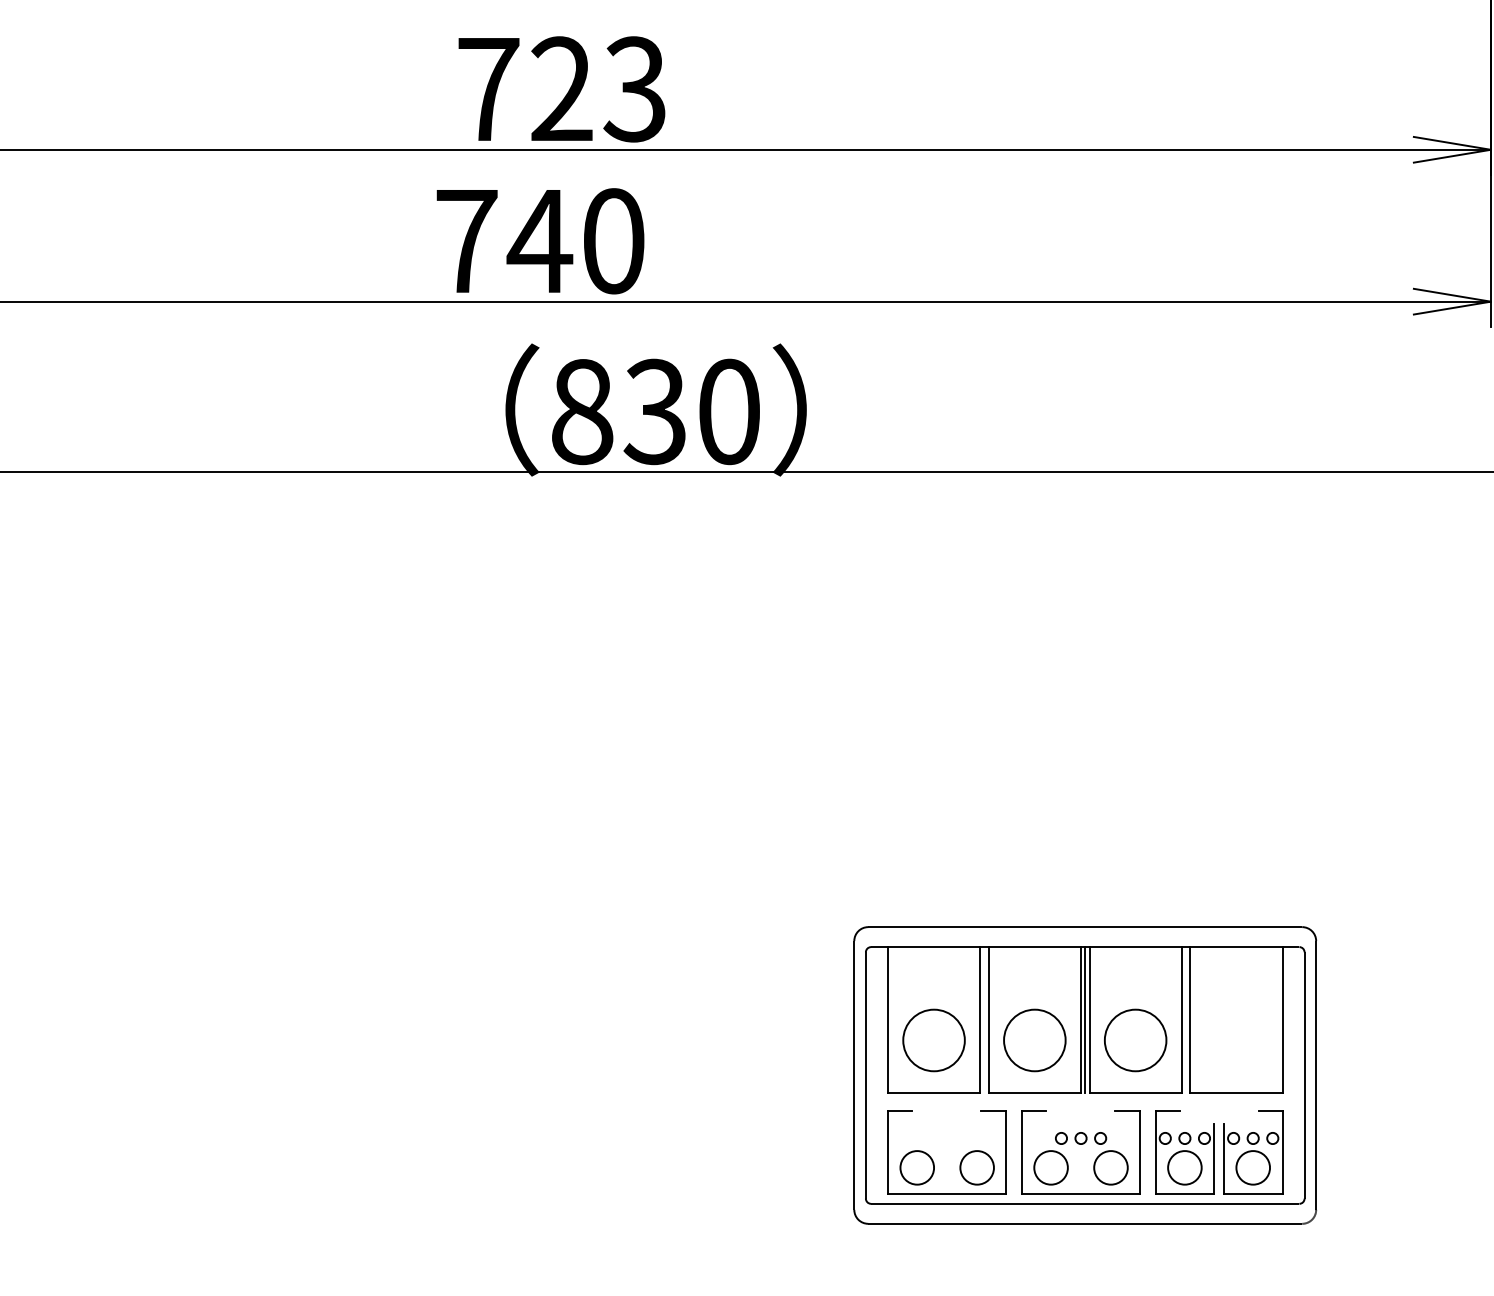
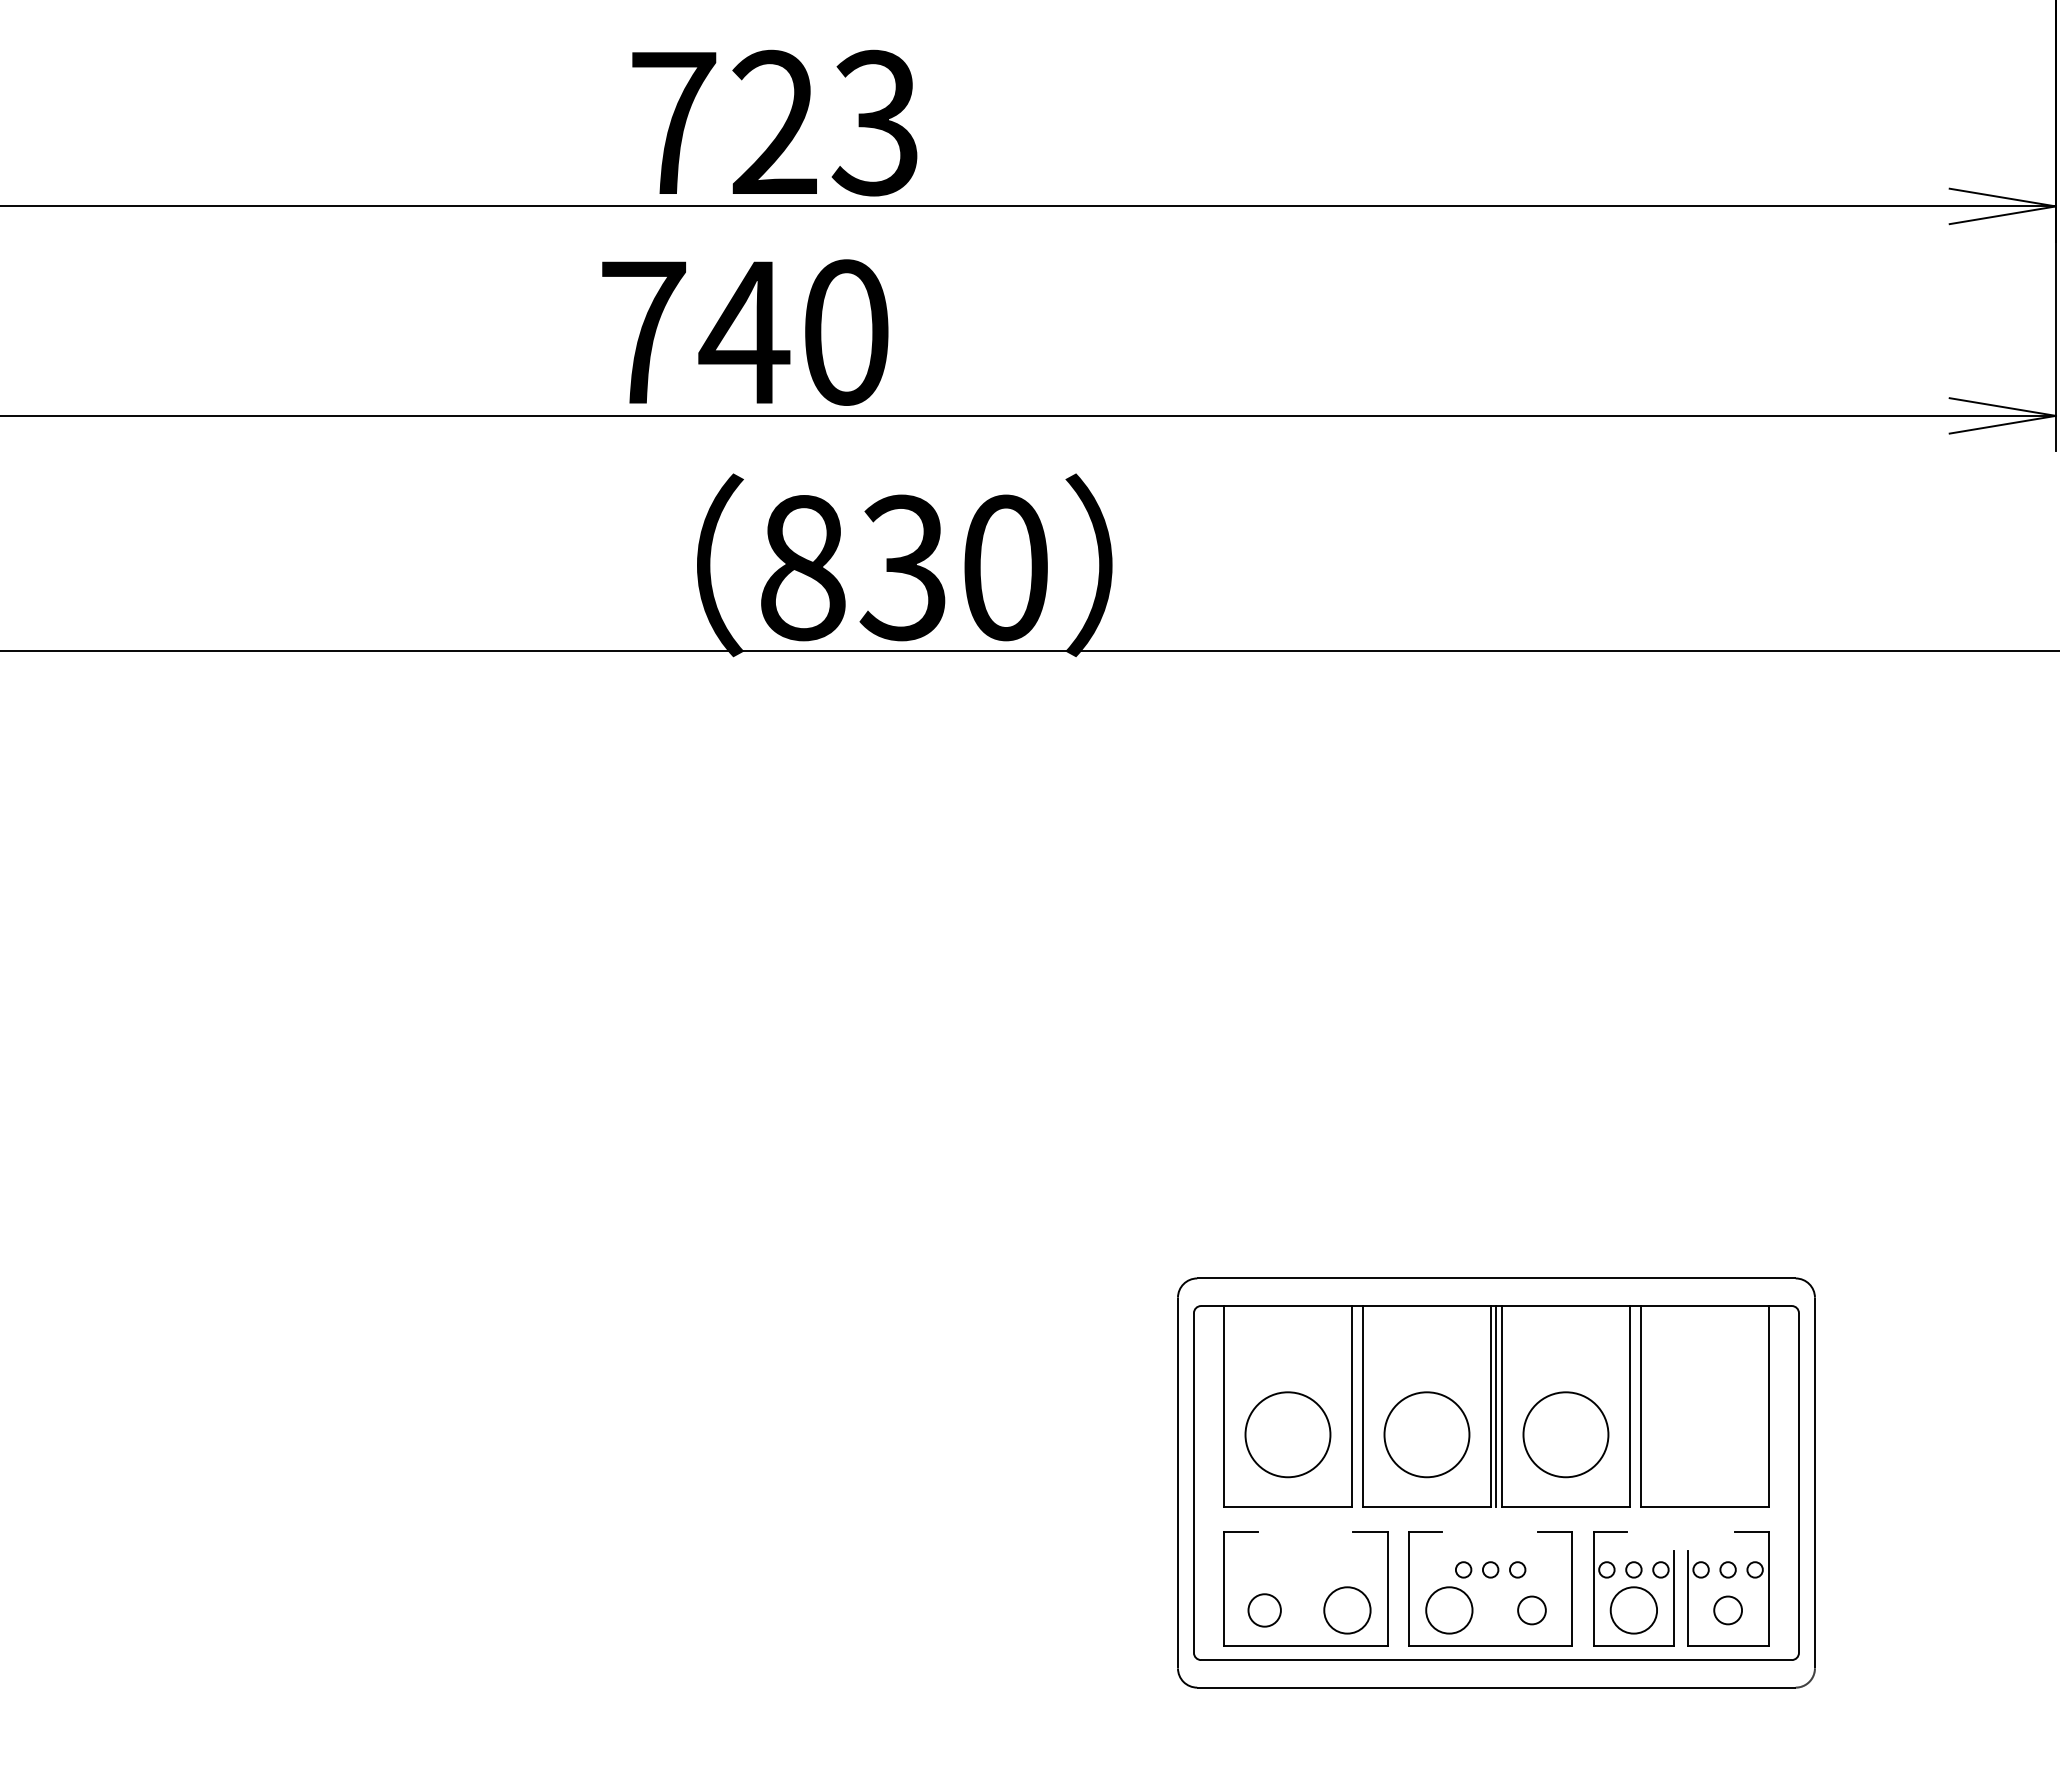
circle: (917, 1167) -> (1264, 1610), size x0.7
circle: (1110, 1167) -> (1531, 1610), size x0.6
circle: (1252, 1167) -> (1727, 1610), size x0.6

